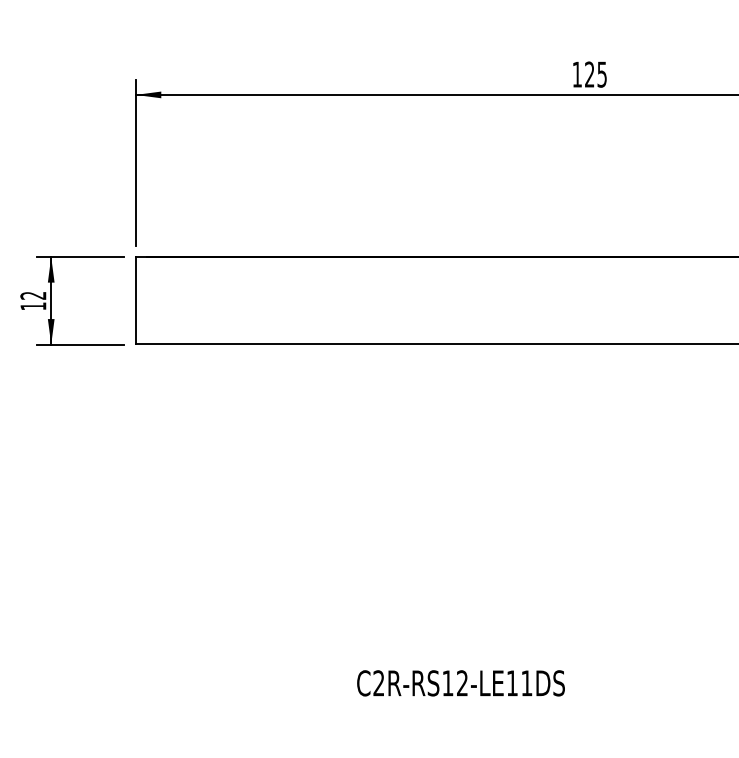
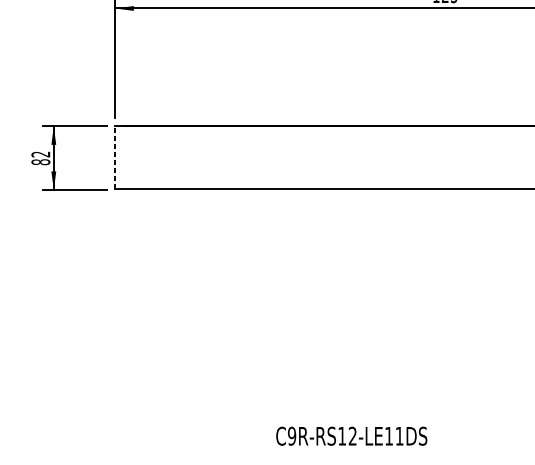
line: (135, 299) -> (115, 157), solid -> dashed
text: (33, 306) -> (40, 162), 12 -> 82
text: (378, 683) -> (291, 436), C2R-RS12-LE11DS -> C9R-RS12-LE11DS

